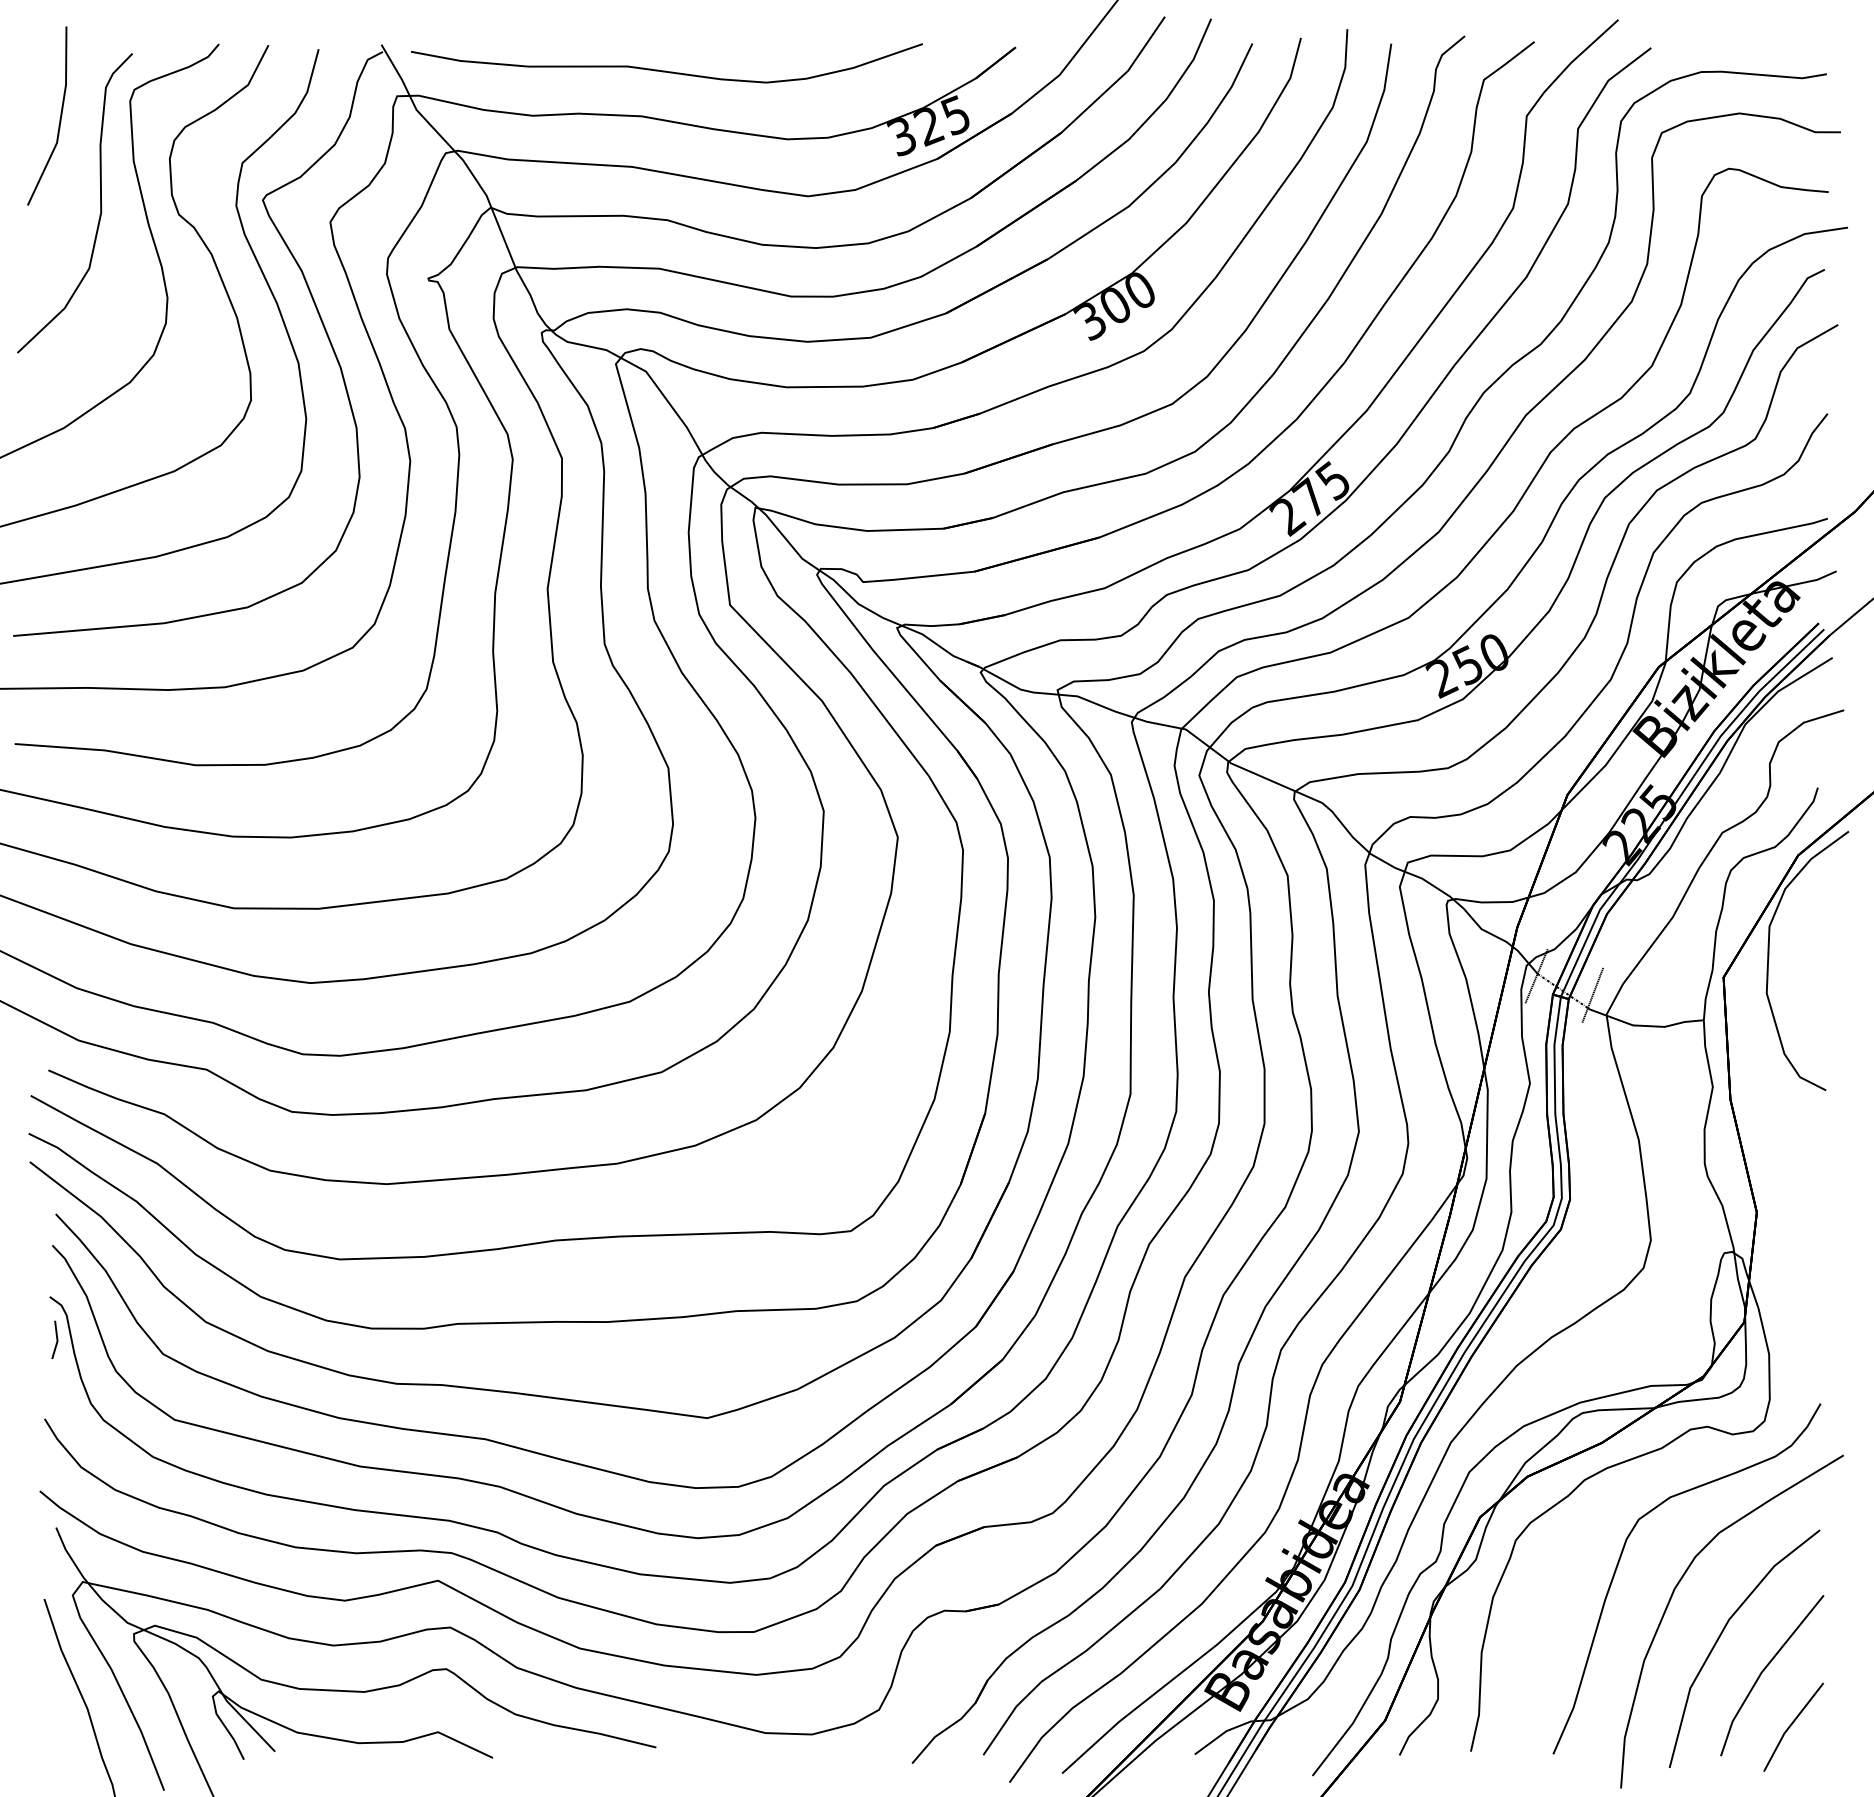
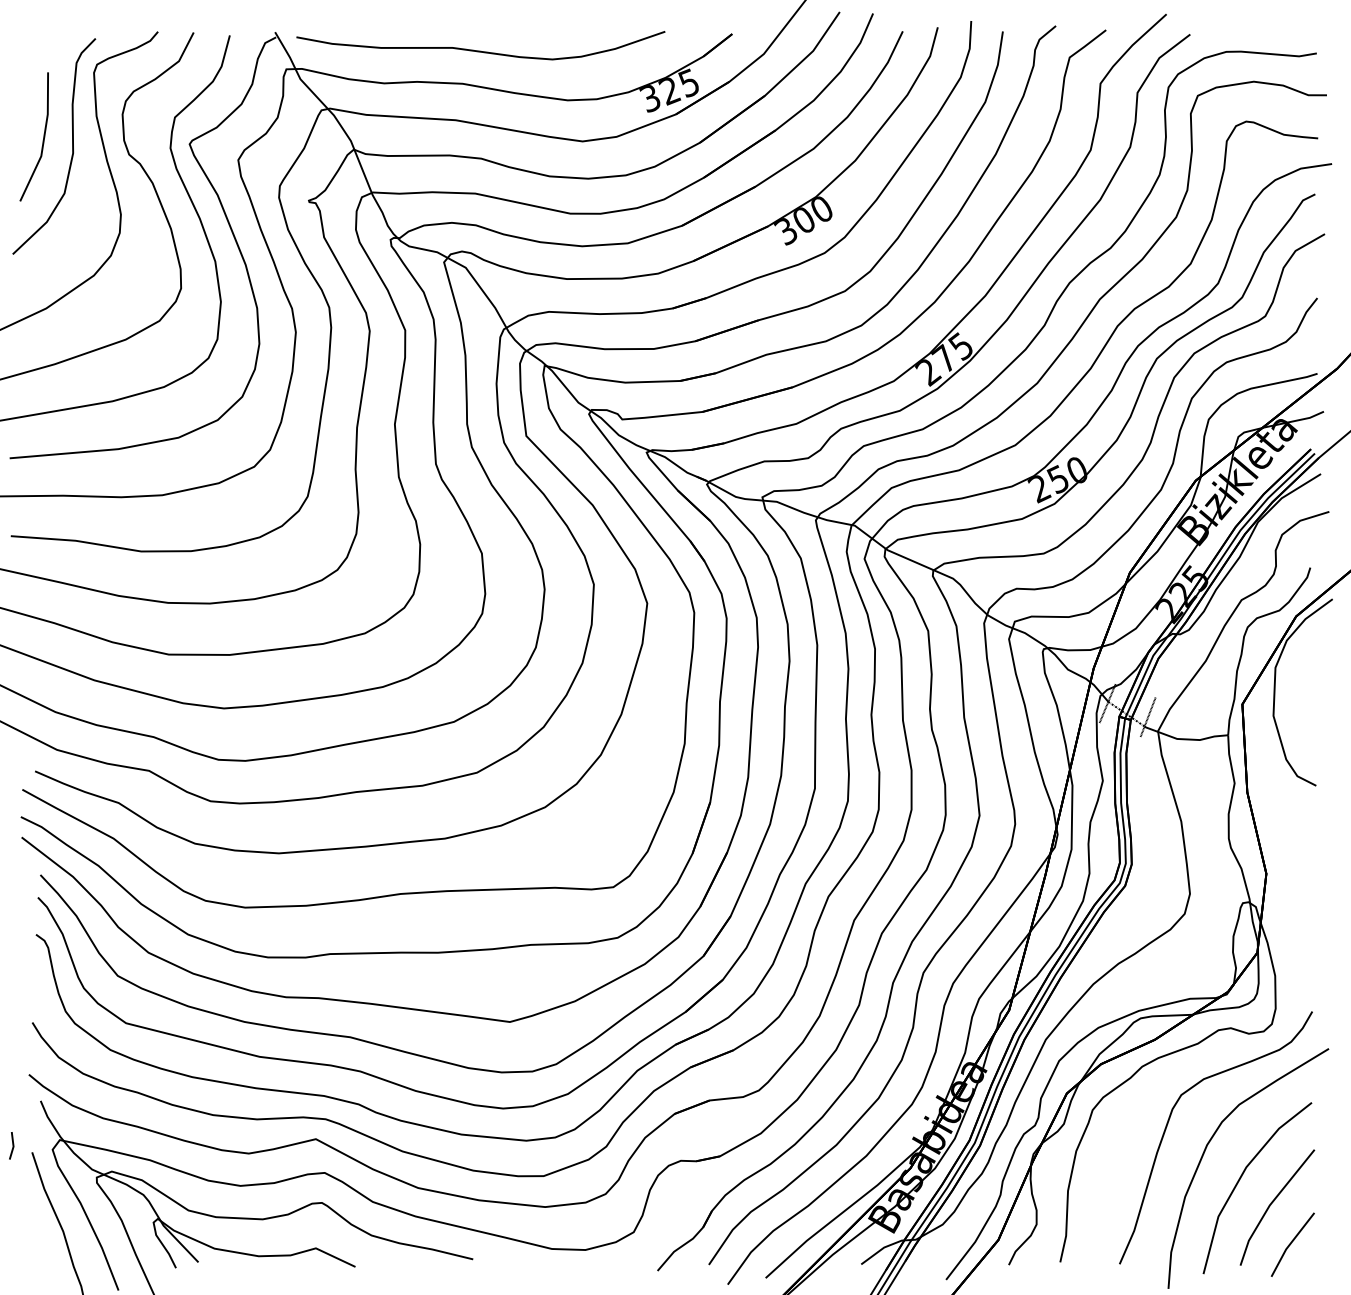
line: (59, 118) -> (43, 138), moved
line: (56, 1339) -> (12, 1145), moved

